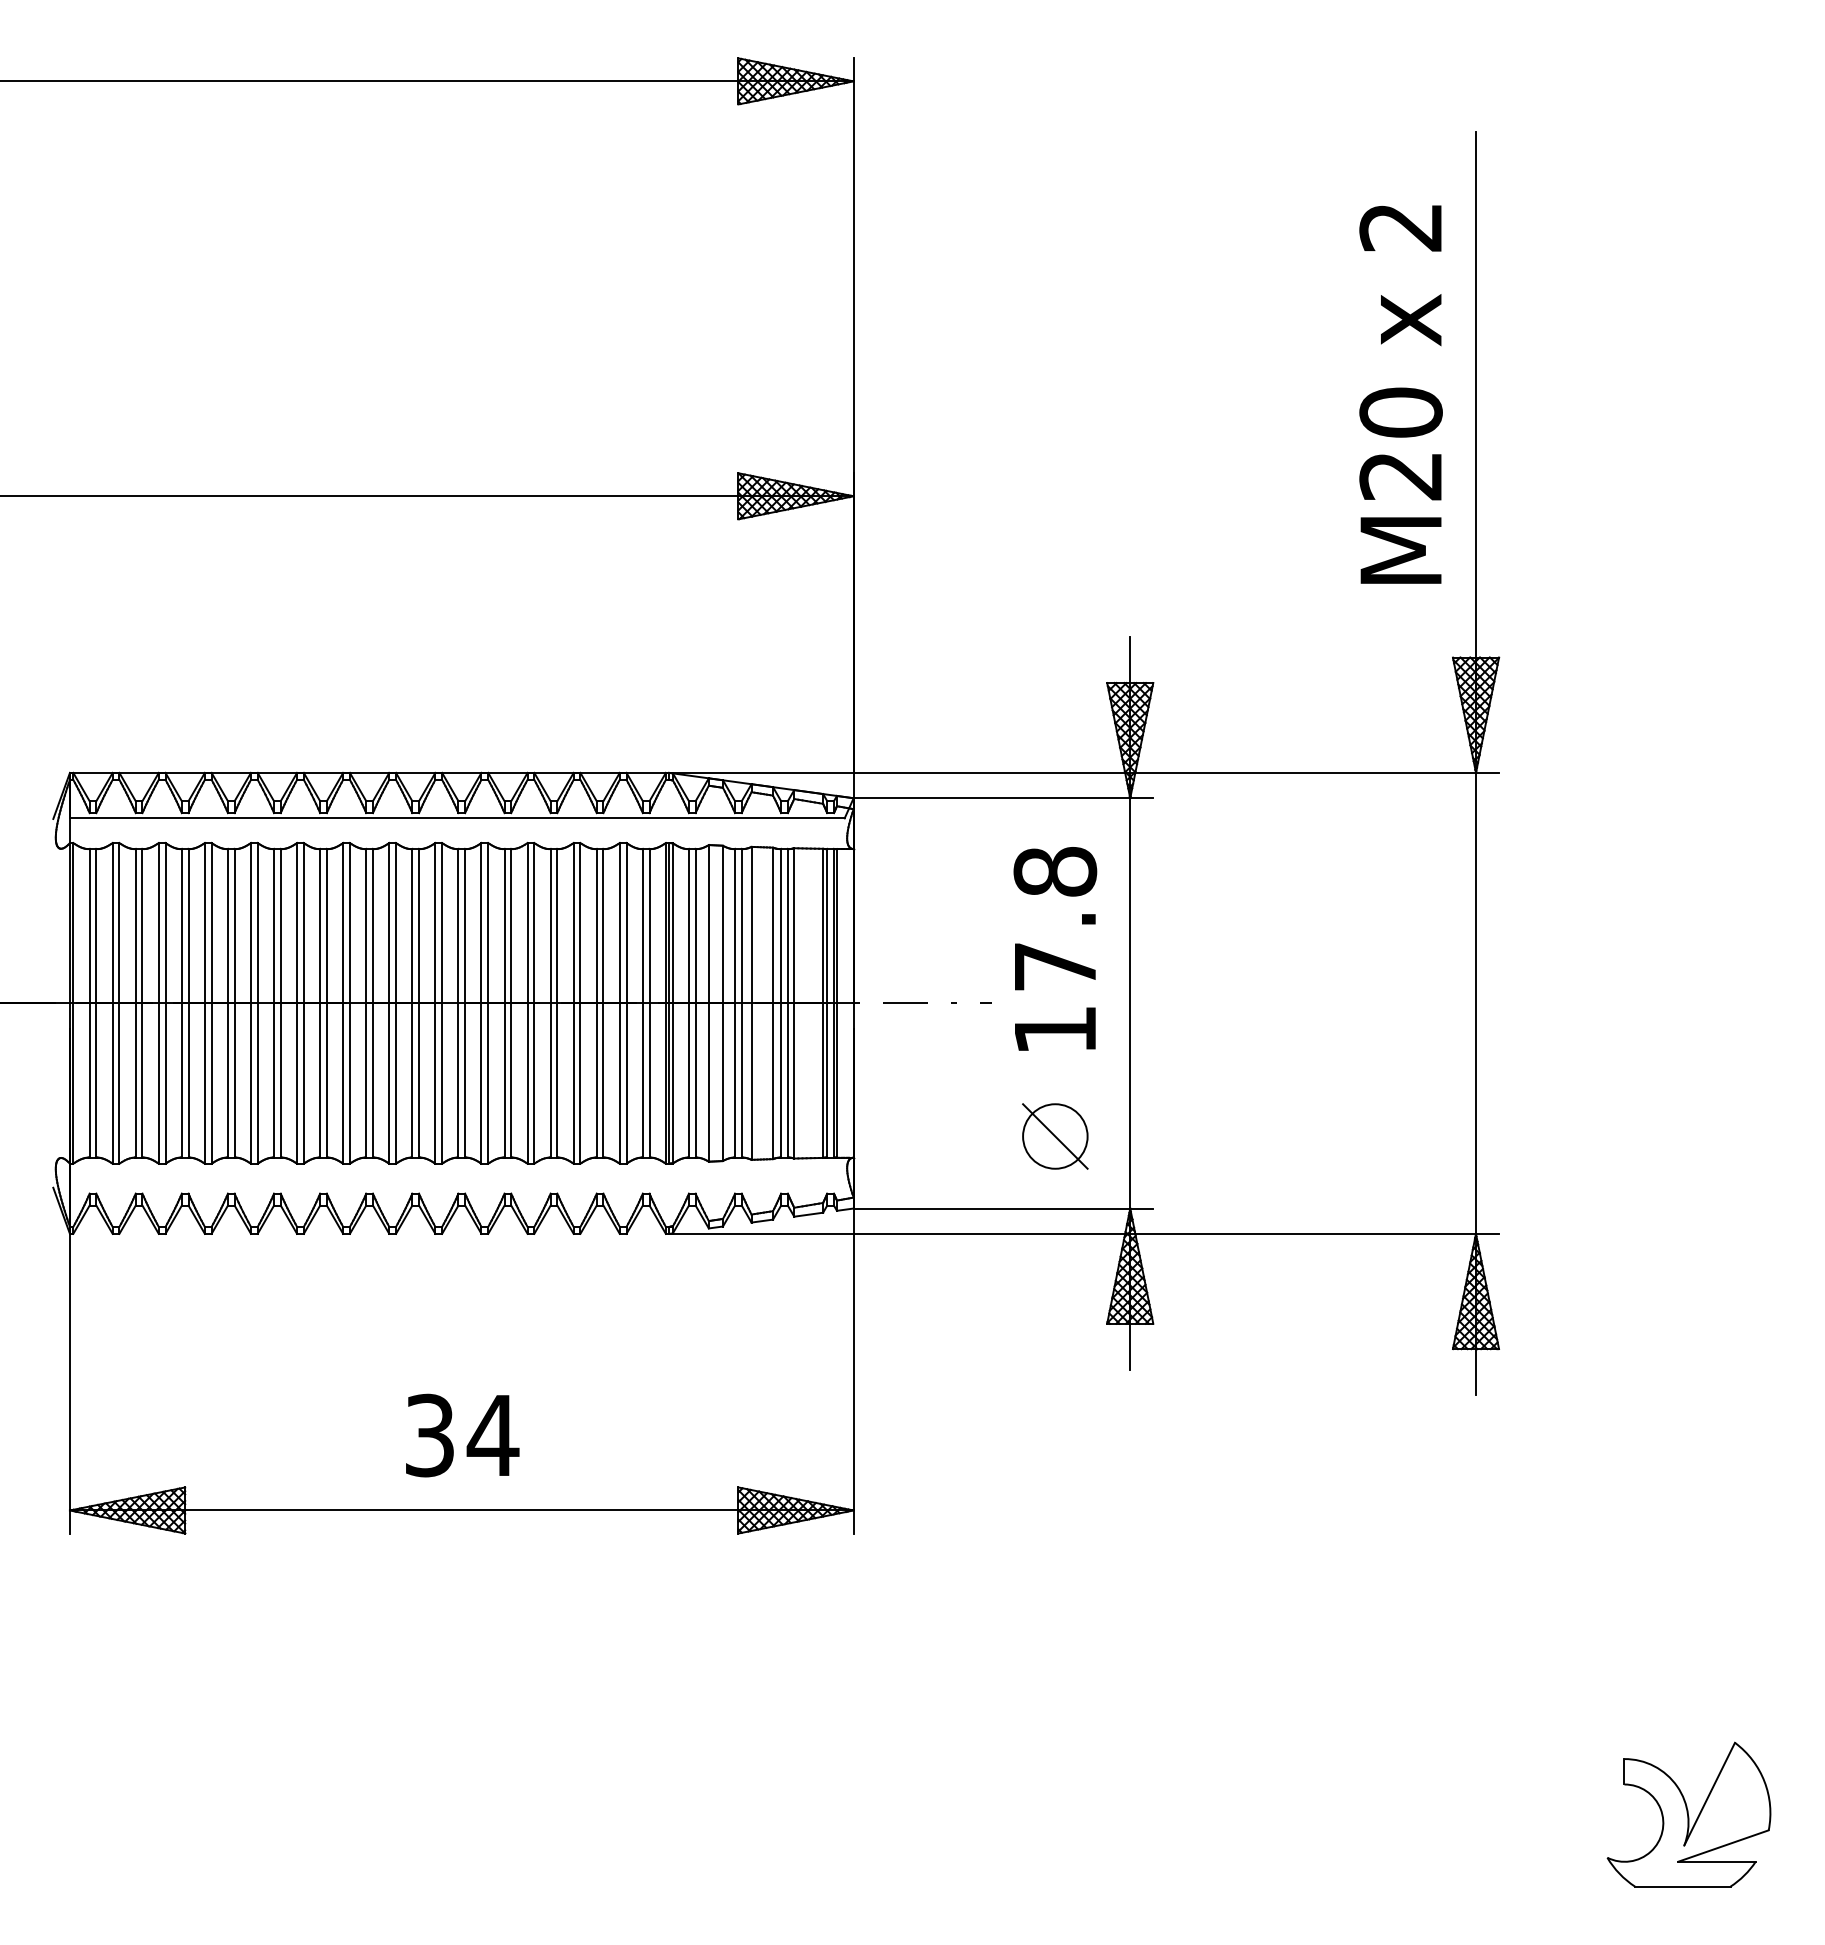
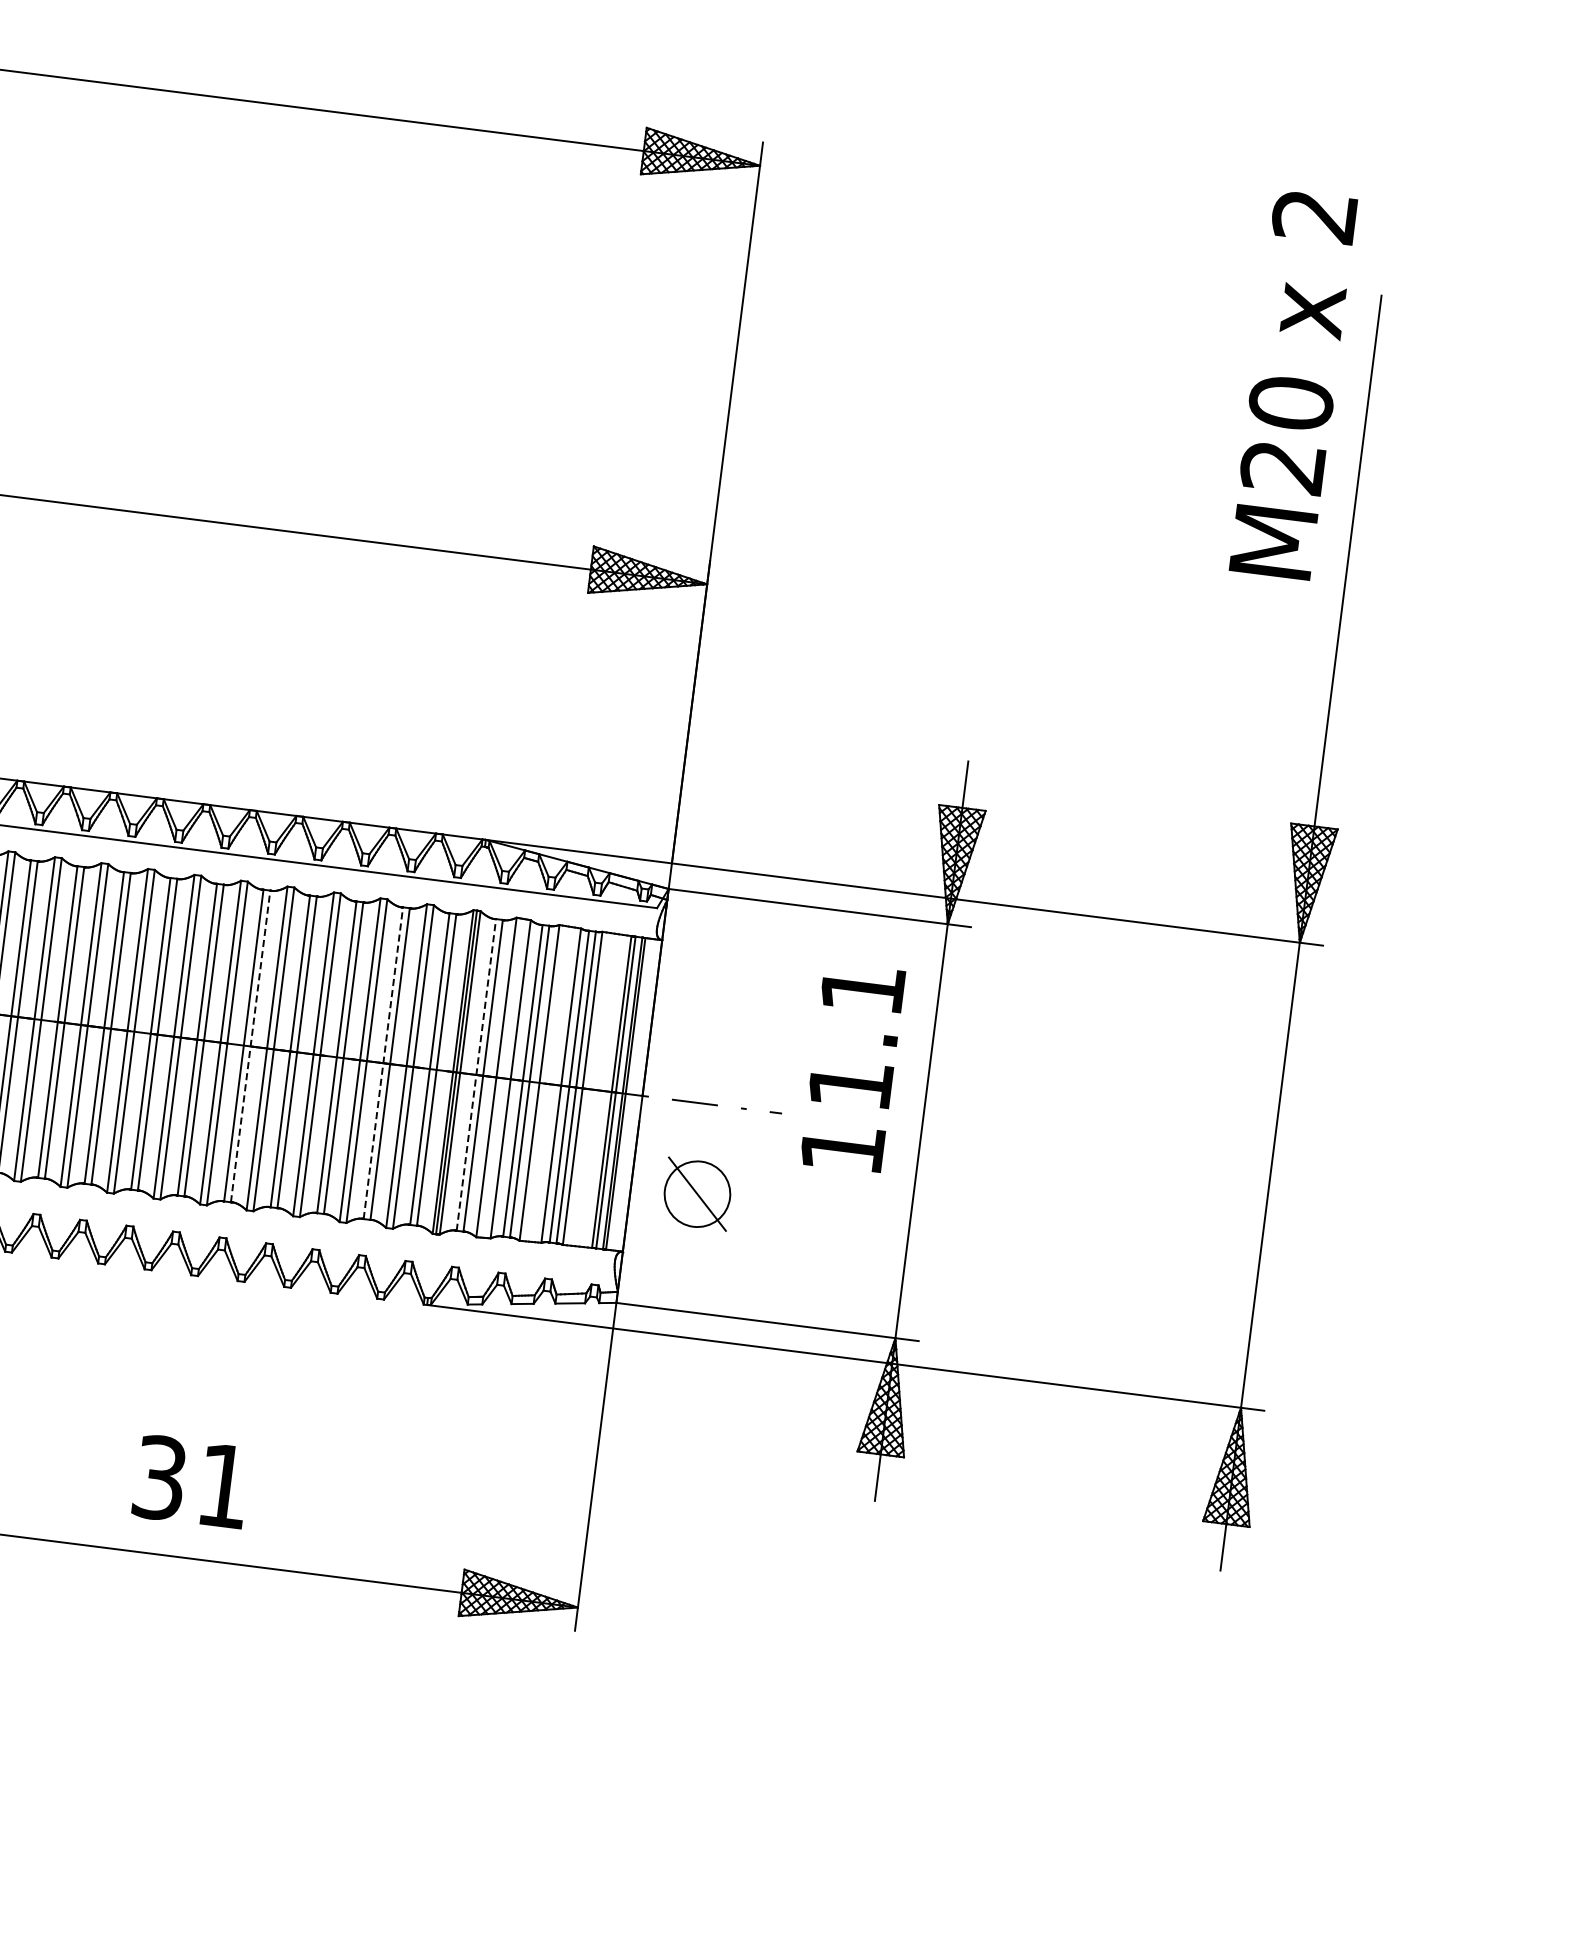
text: (1400, 394) -> (1292, 384), moved
text: (1055, 918) -> (857, 1036), 17.8 -> 11.1
line: (465, 1002) -> (251, 1045), solid -> dashed
line: (596, 1002) -> (383, 1062), solid -> dashed
line: (688, 1002) -> (476, 1074), solid -> dashed
part: (1055, 1136) -> (697, 1194), moved
text: (492, 1435) -> (223, 1485), 34 -> 31

